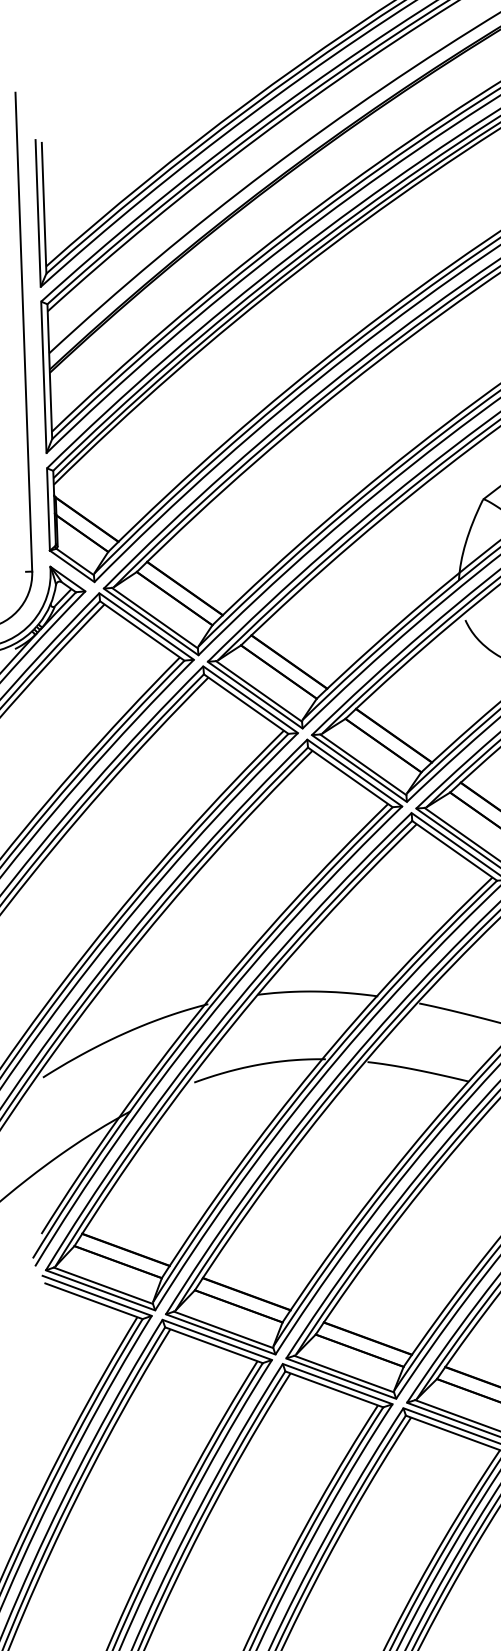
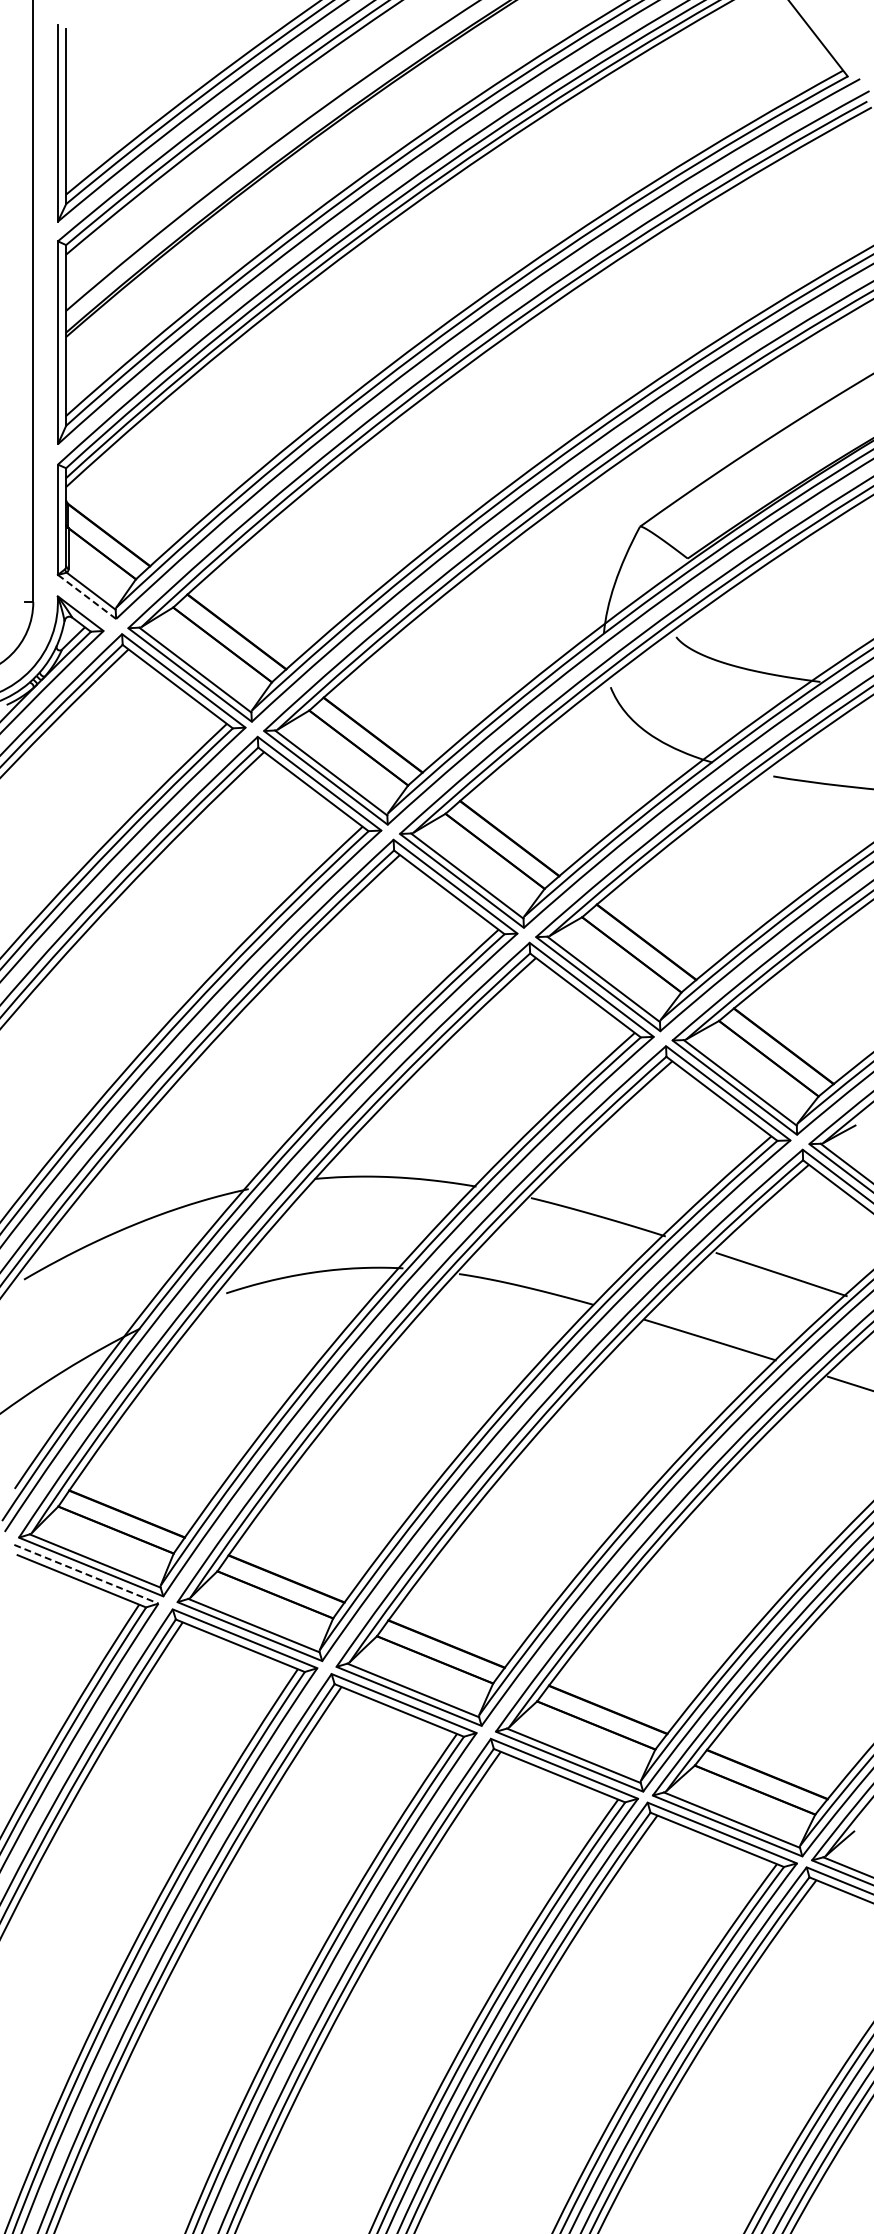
line: (72, 566) -> (87, 596), solid -> dashed
line: (97, 1296) -> (86, 1574), solid -> dashed

